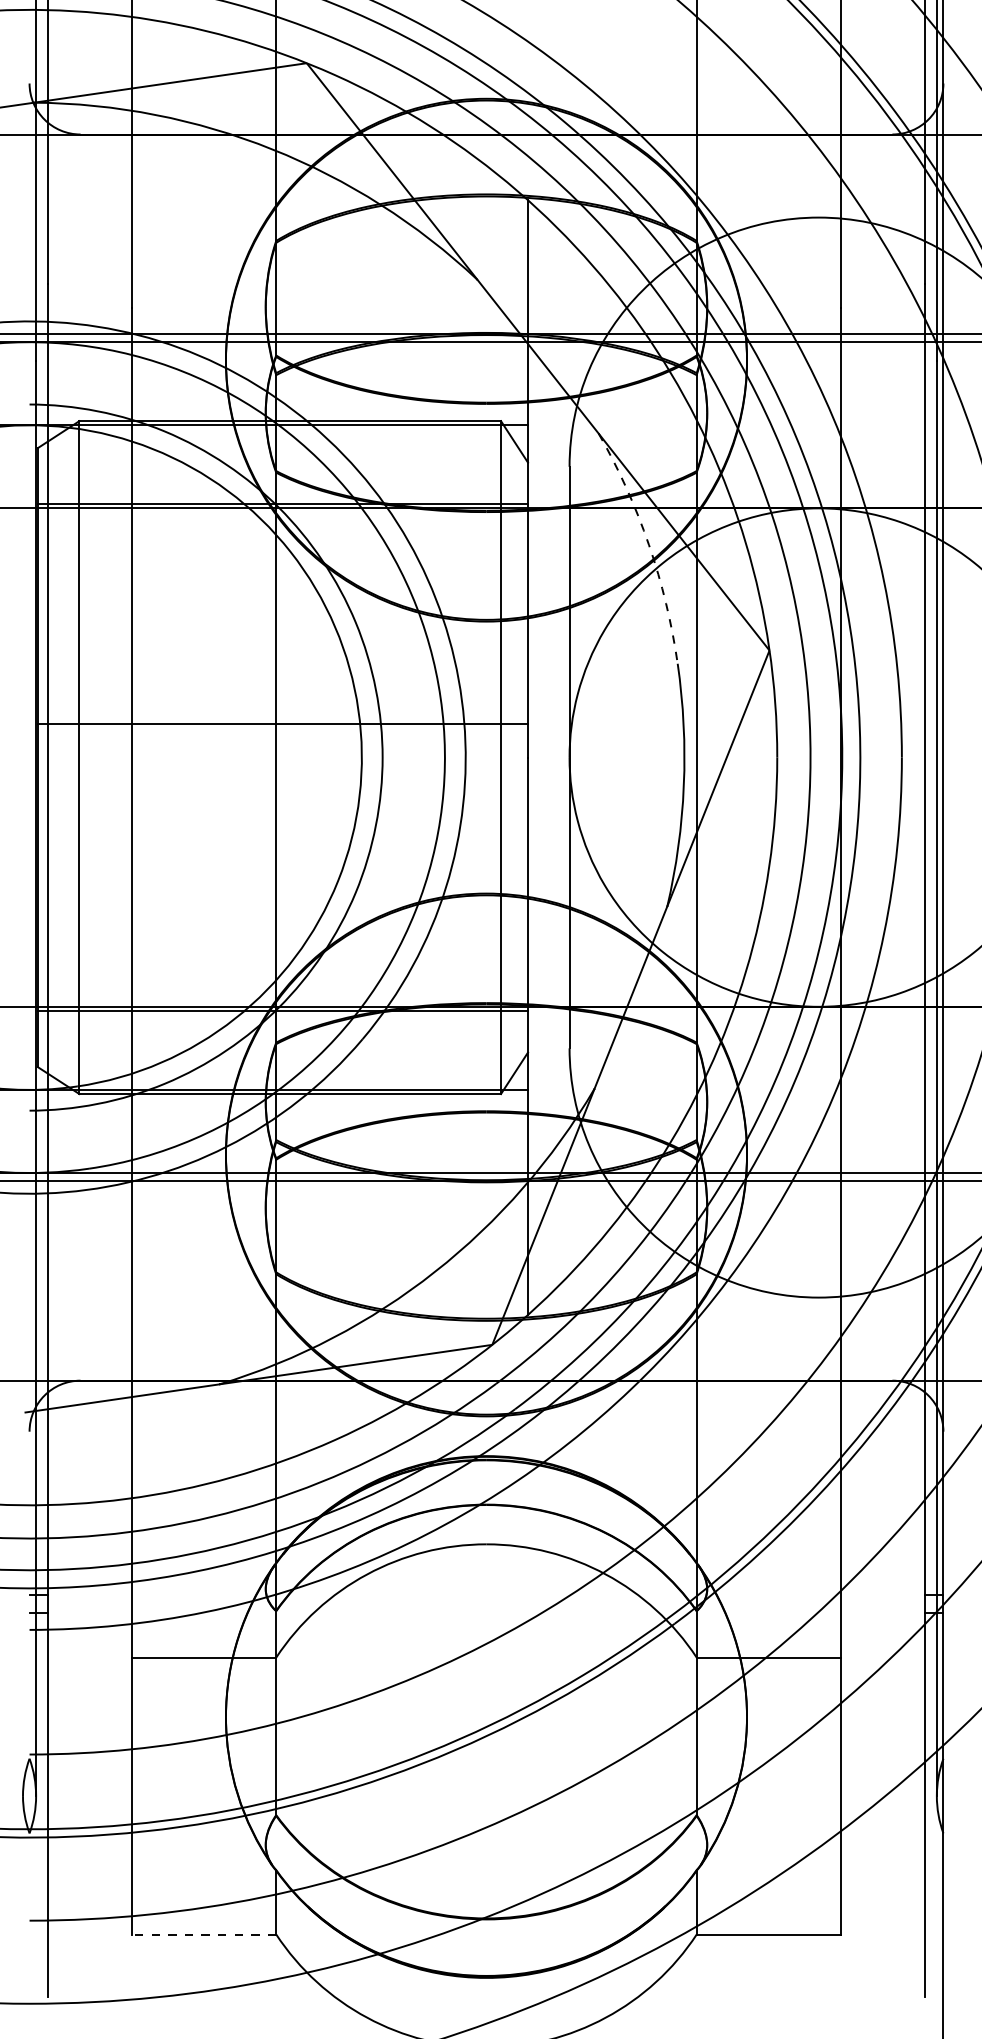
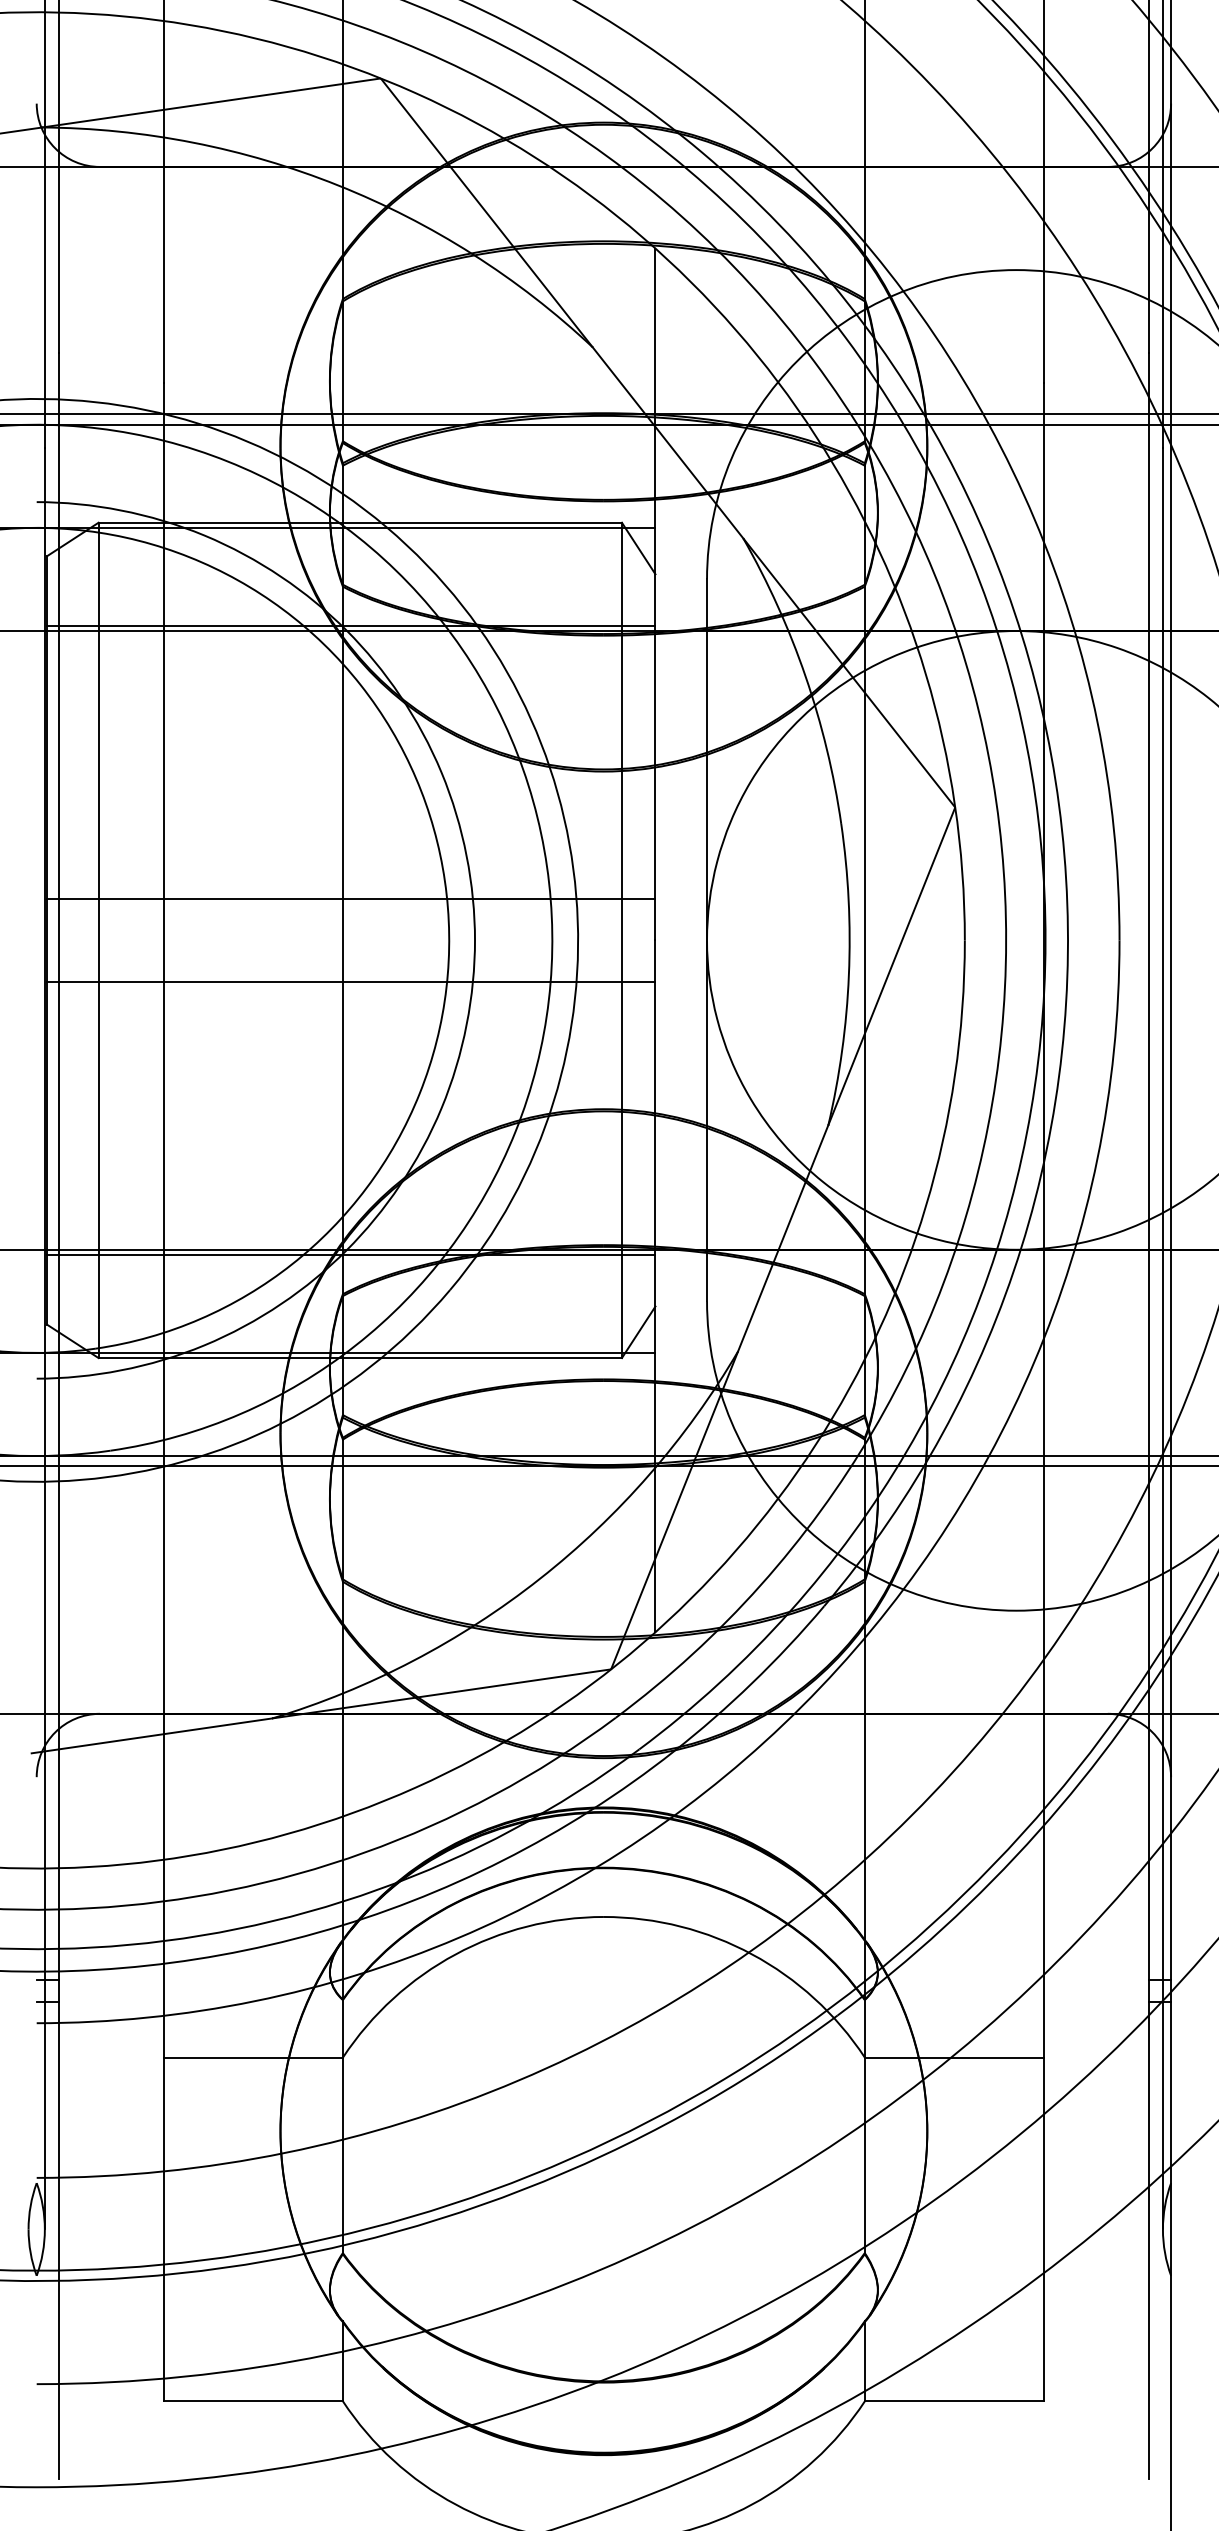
arc: (648, 545) -> (805, 676), dashed -> solid
line: (283, 790) -> (351, 981), added
line: (203, 1934) -> (252, 2401), dashed -> solid

